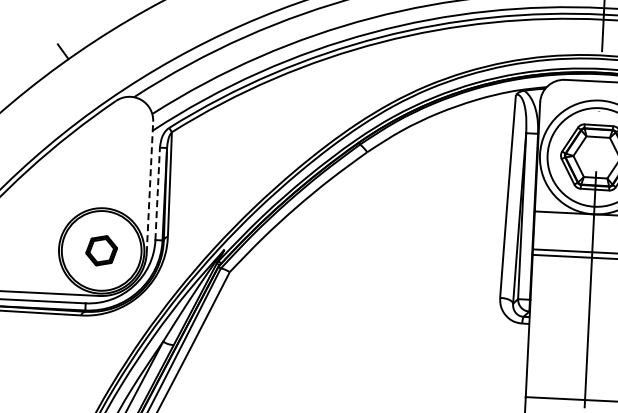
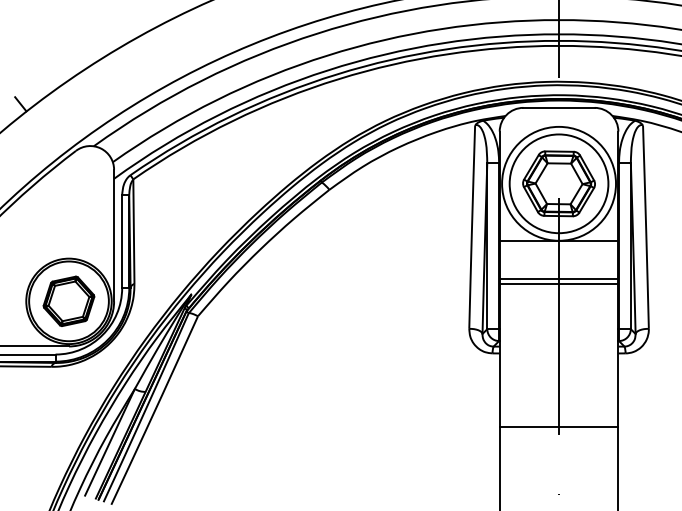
line: (150, 187) -> (114, 235), dashed -> solid
line: (158, 193) -> (122, 241), dashed -> solid
part: (101, 250) -> (68, 300), size x1.67

